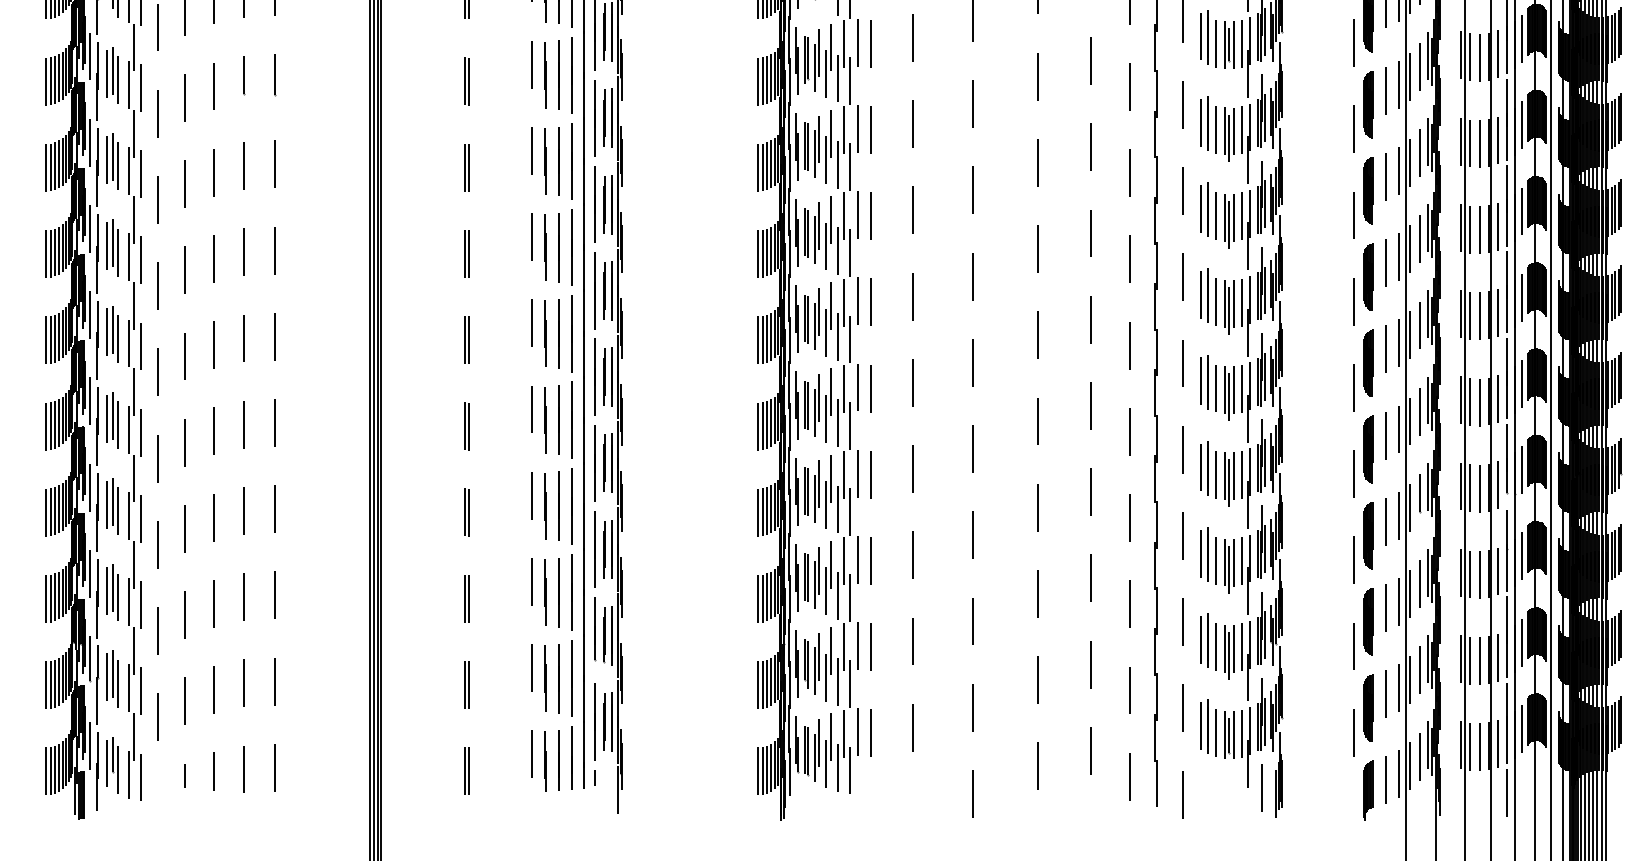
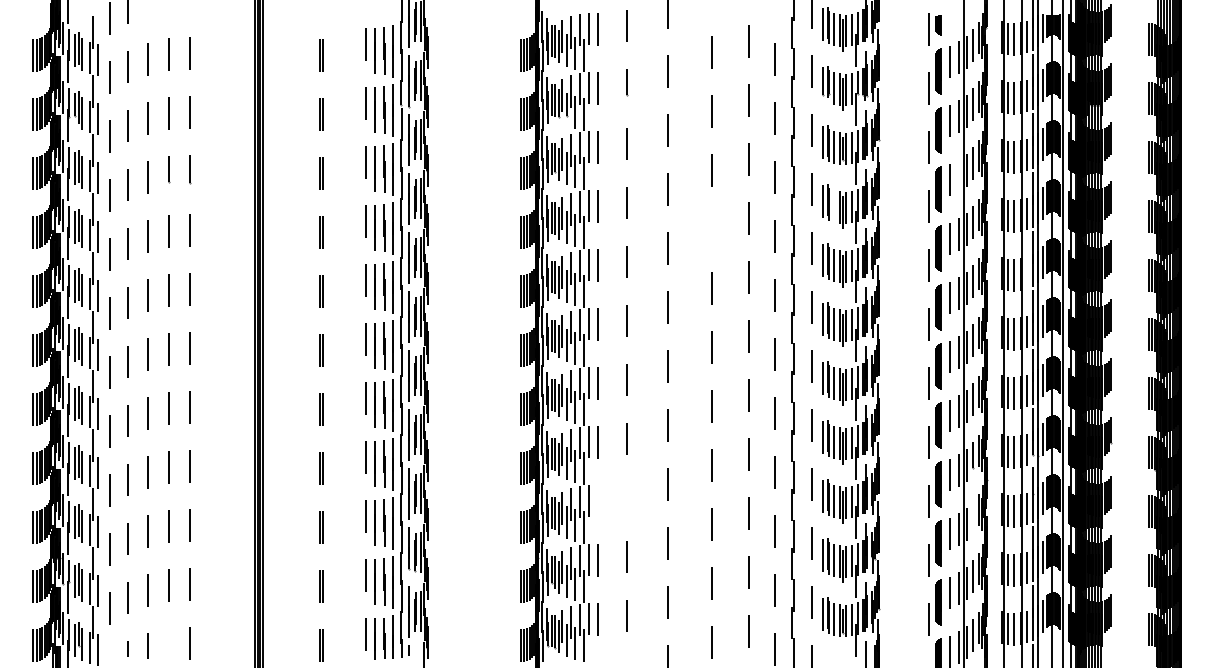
line: (1397, 84) -> (958, 175), removed
line: (1216, 129) -> (834, 206), removed
line: (1036, 163) -> (711, 229), removed
line: (1498, 225) -> (1027, 272), removed
line: (912, 554) -> (626, 497), removed
line: (871, 560) -> (598, 501), removed
line: (1419, 583) -> (973, 517), removed
line: (243, 769) -> (168, 644), removed

